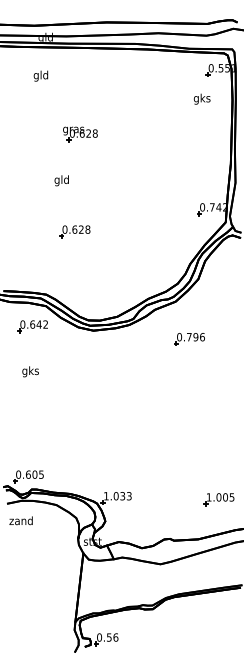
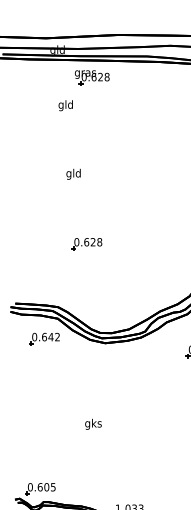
text: (40, 75) -> (65, 105), moved
part: (80, 134) -> (92, 78), moved
text: (61, 180) -> (73, 174), moved
text: (30, 371) -> (93, 424), moved

